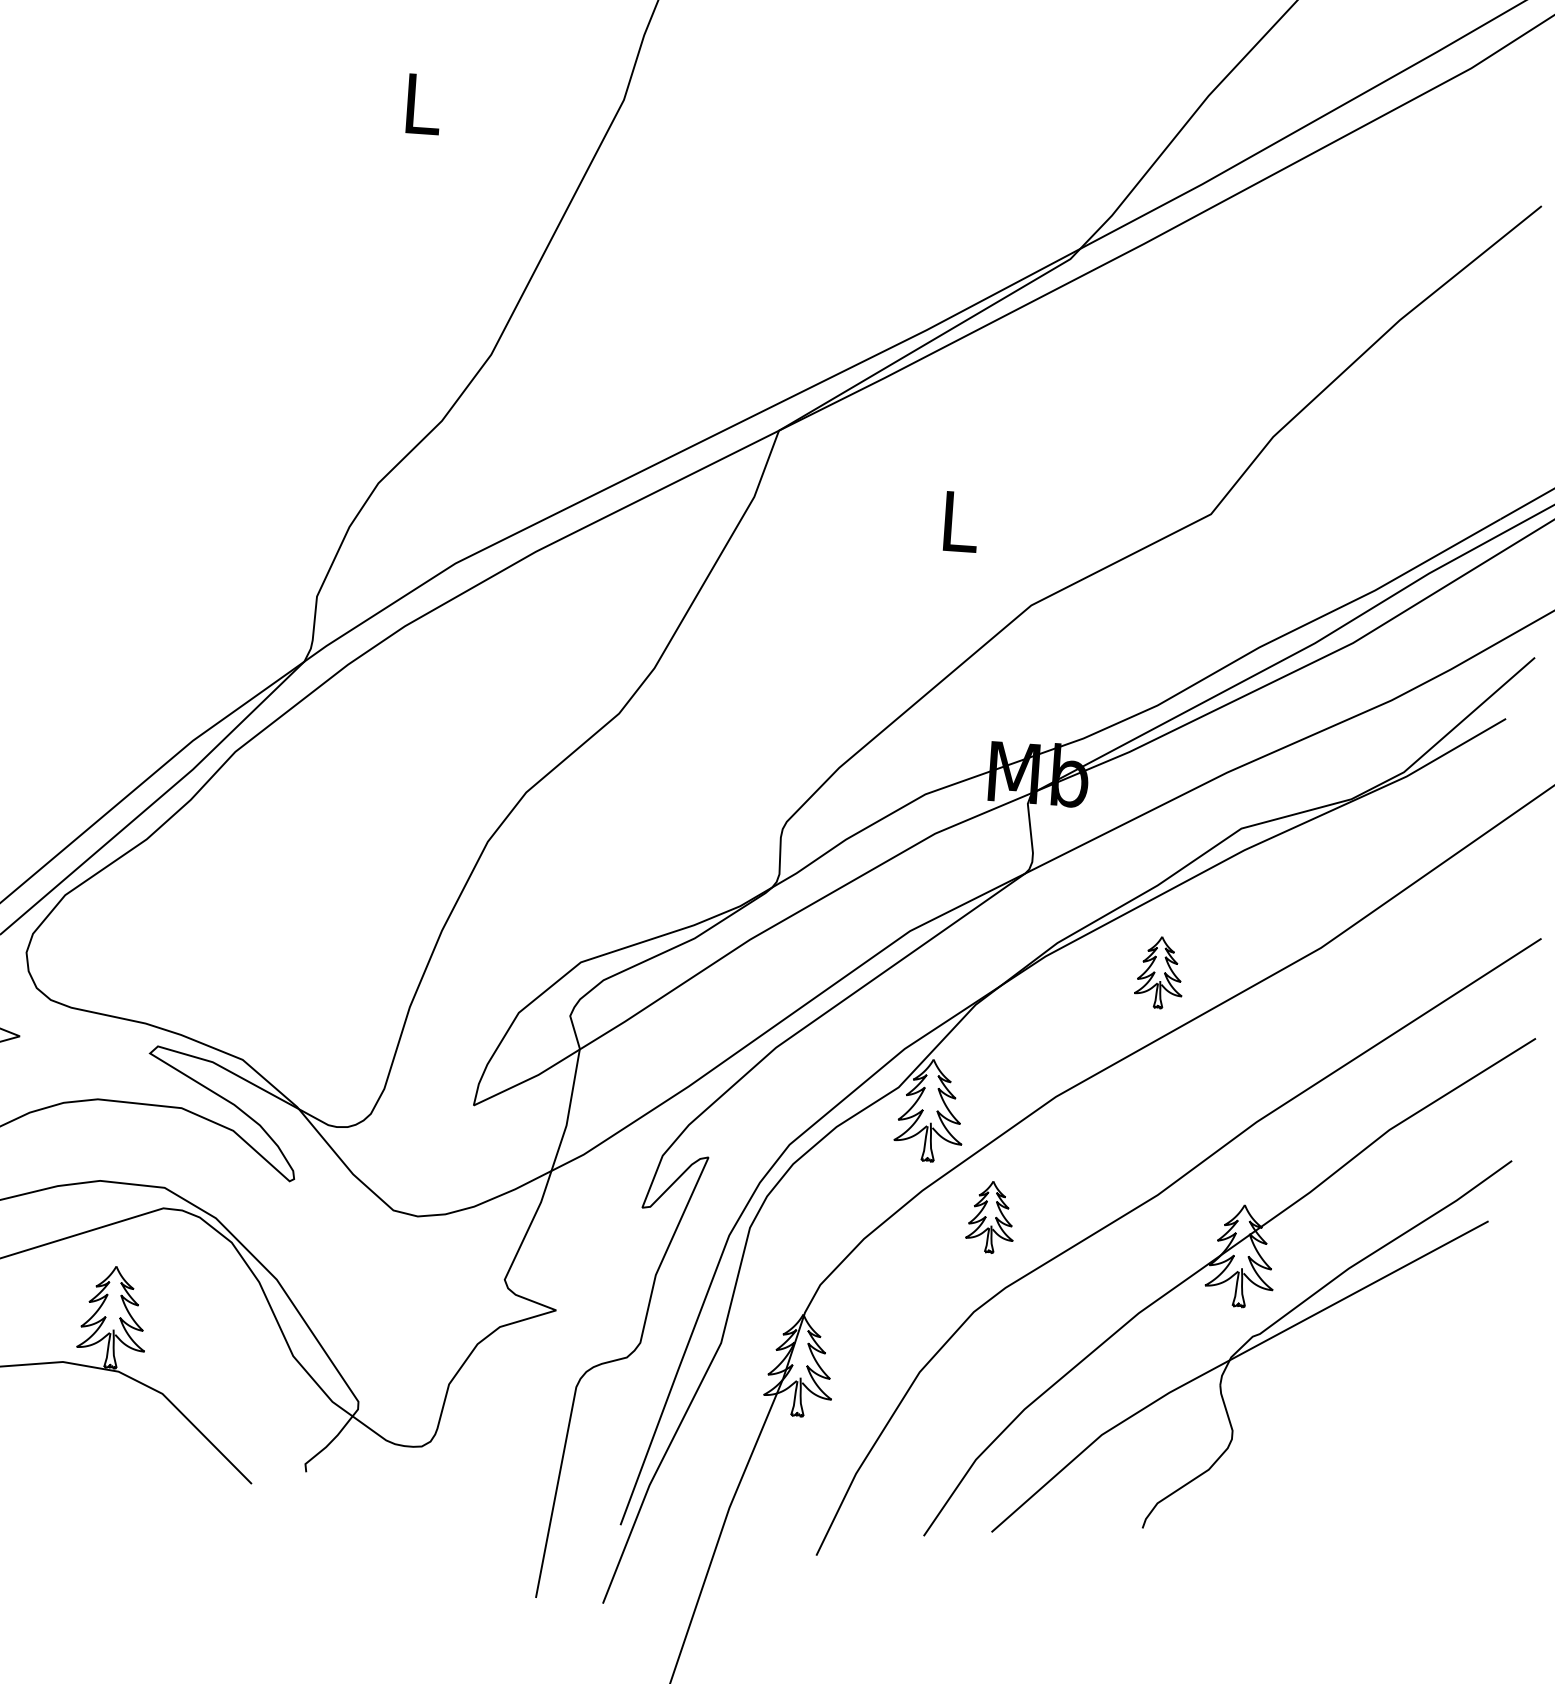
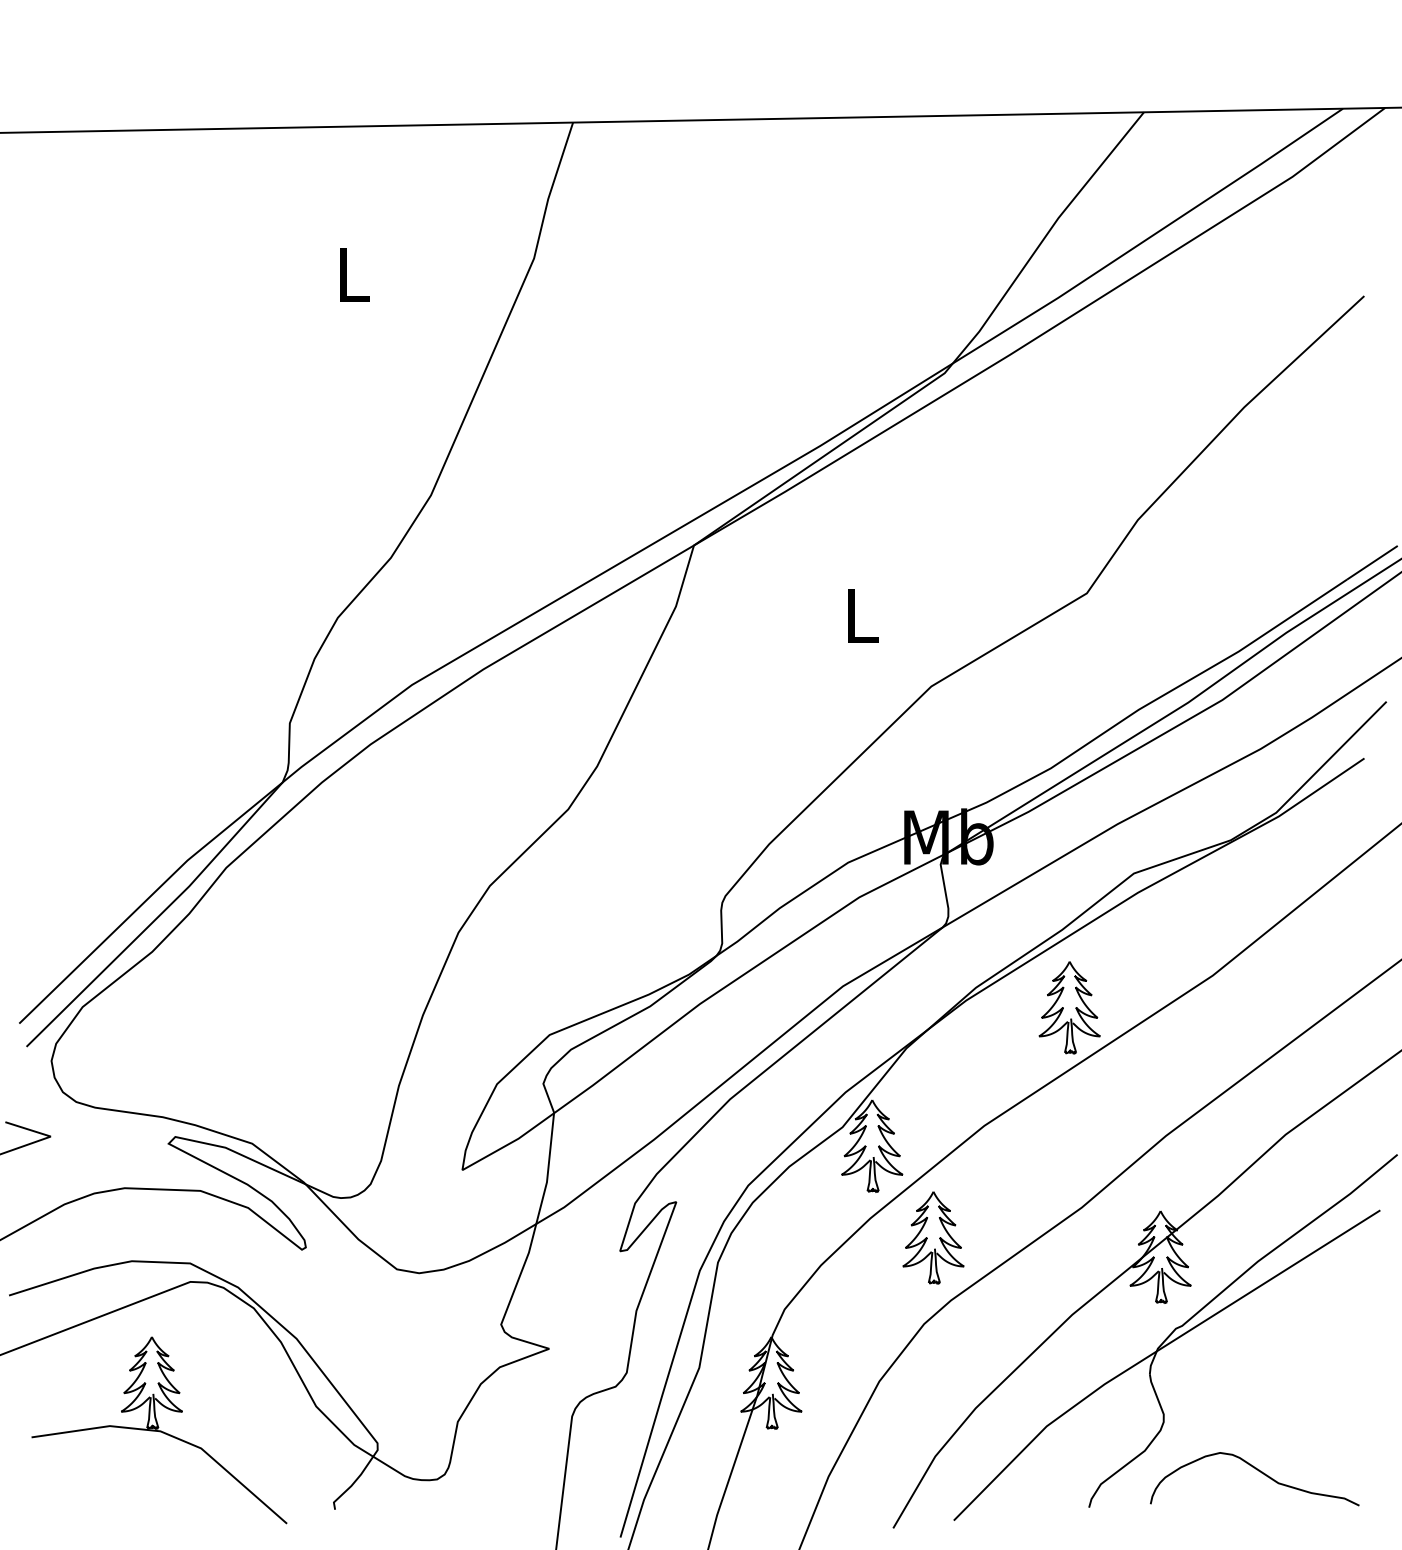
part: (1159, 972) -> (1069, 1007), size x1.43
part: (990, 1216) -> (933, 1237), size x1.43
curve: (1333, 1501) -> (1258, 1471), added

